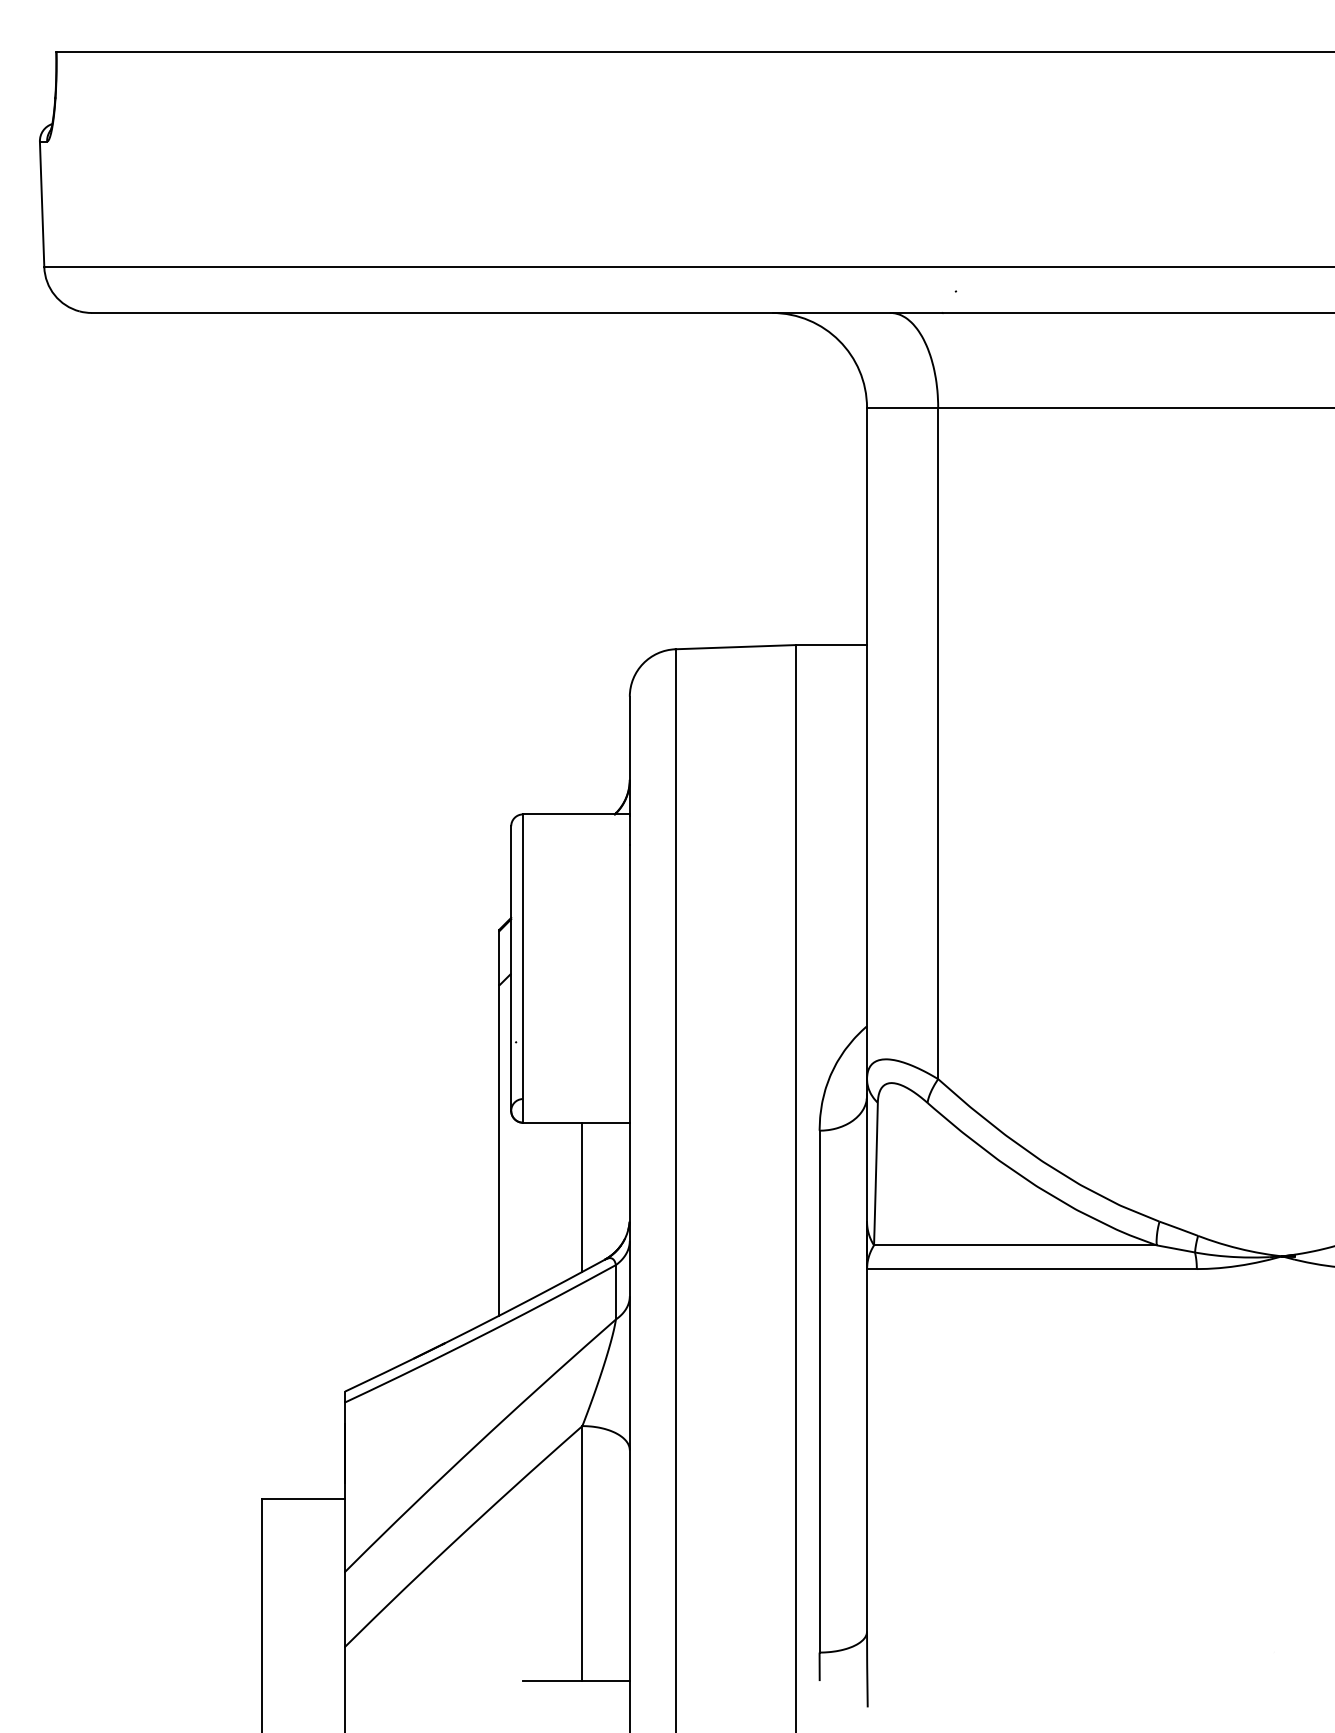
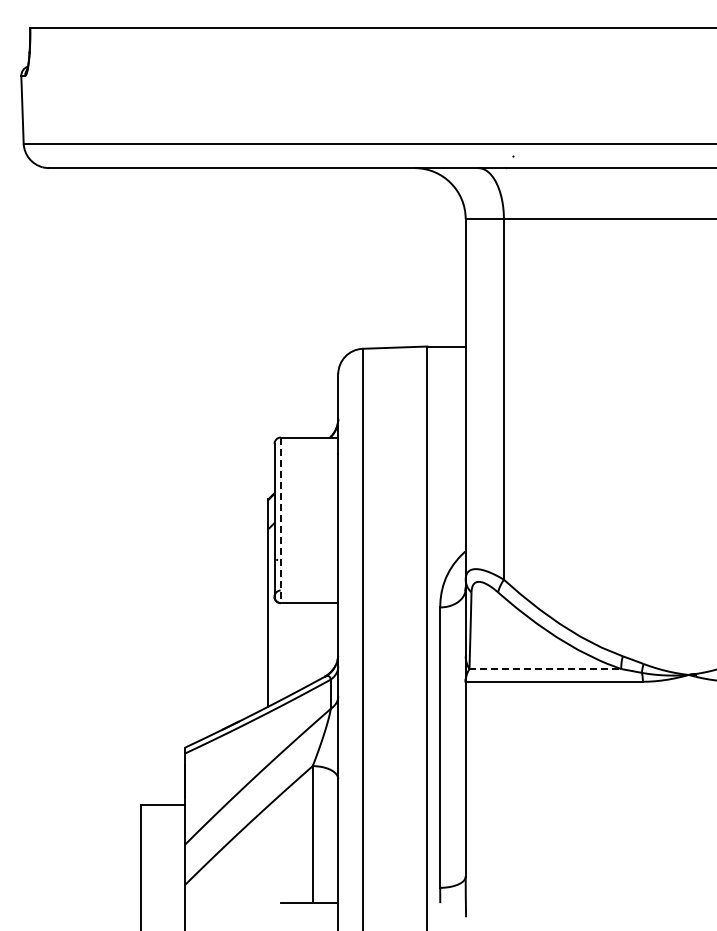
line: (522, 968) -> (280, 520), solid -> dashed
line: (581, 1197) -> (312, 643), removed
line: (1015, 1246) -> (545, 669), solid -> dashed

